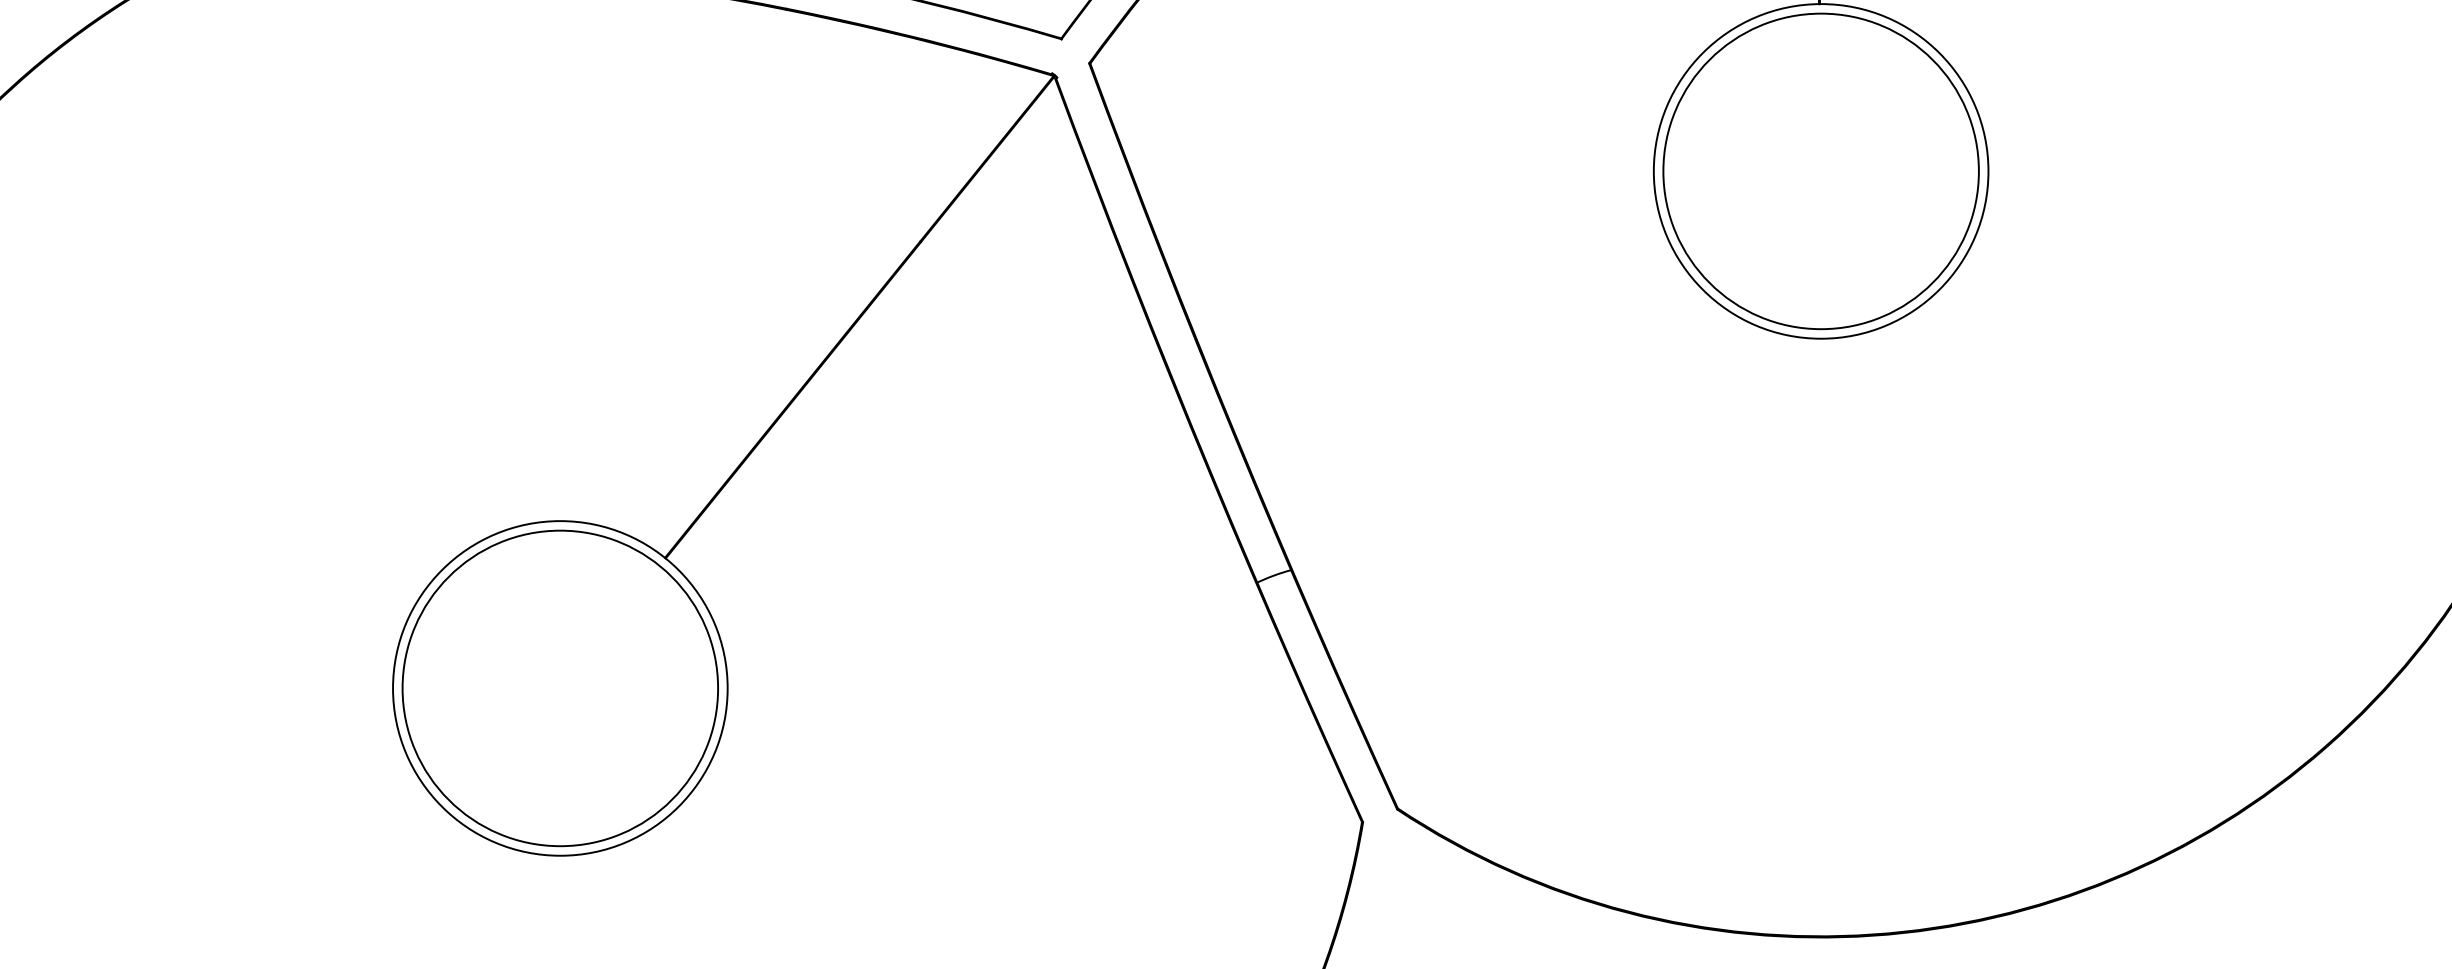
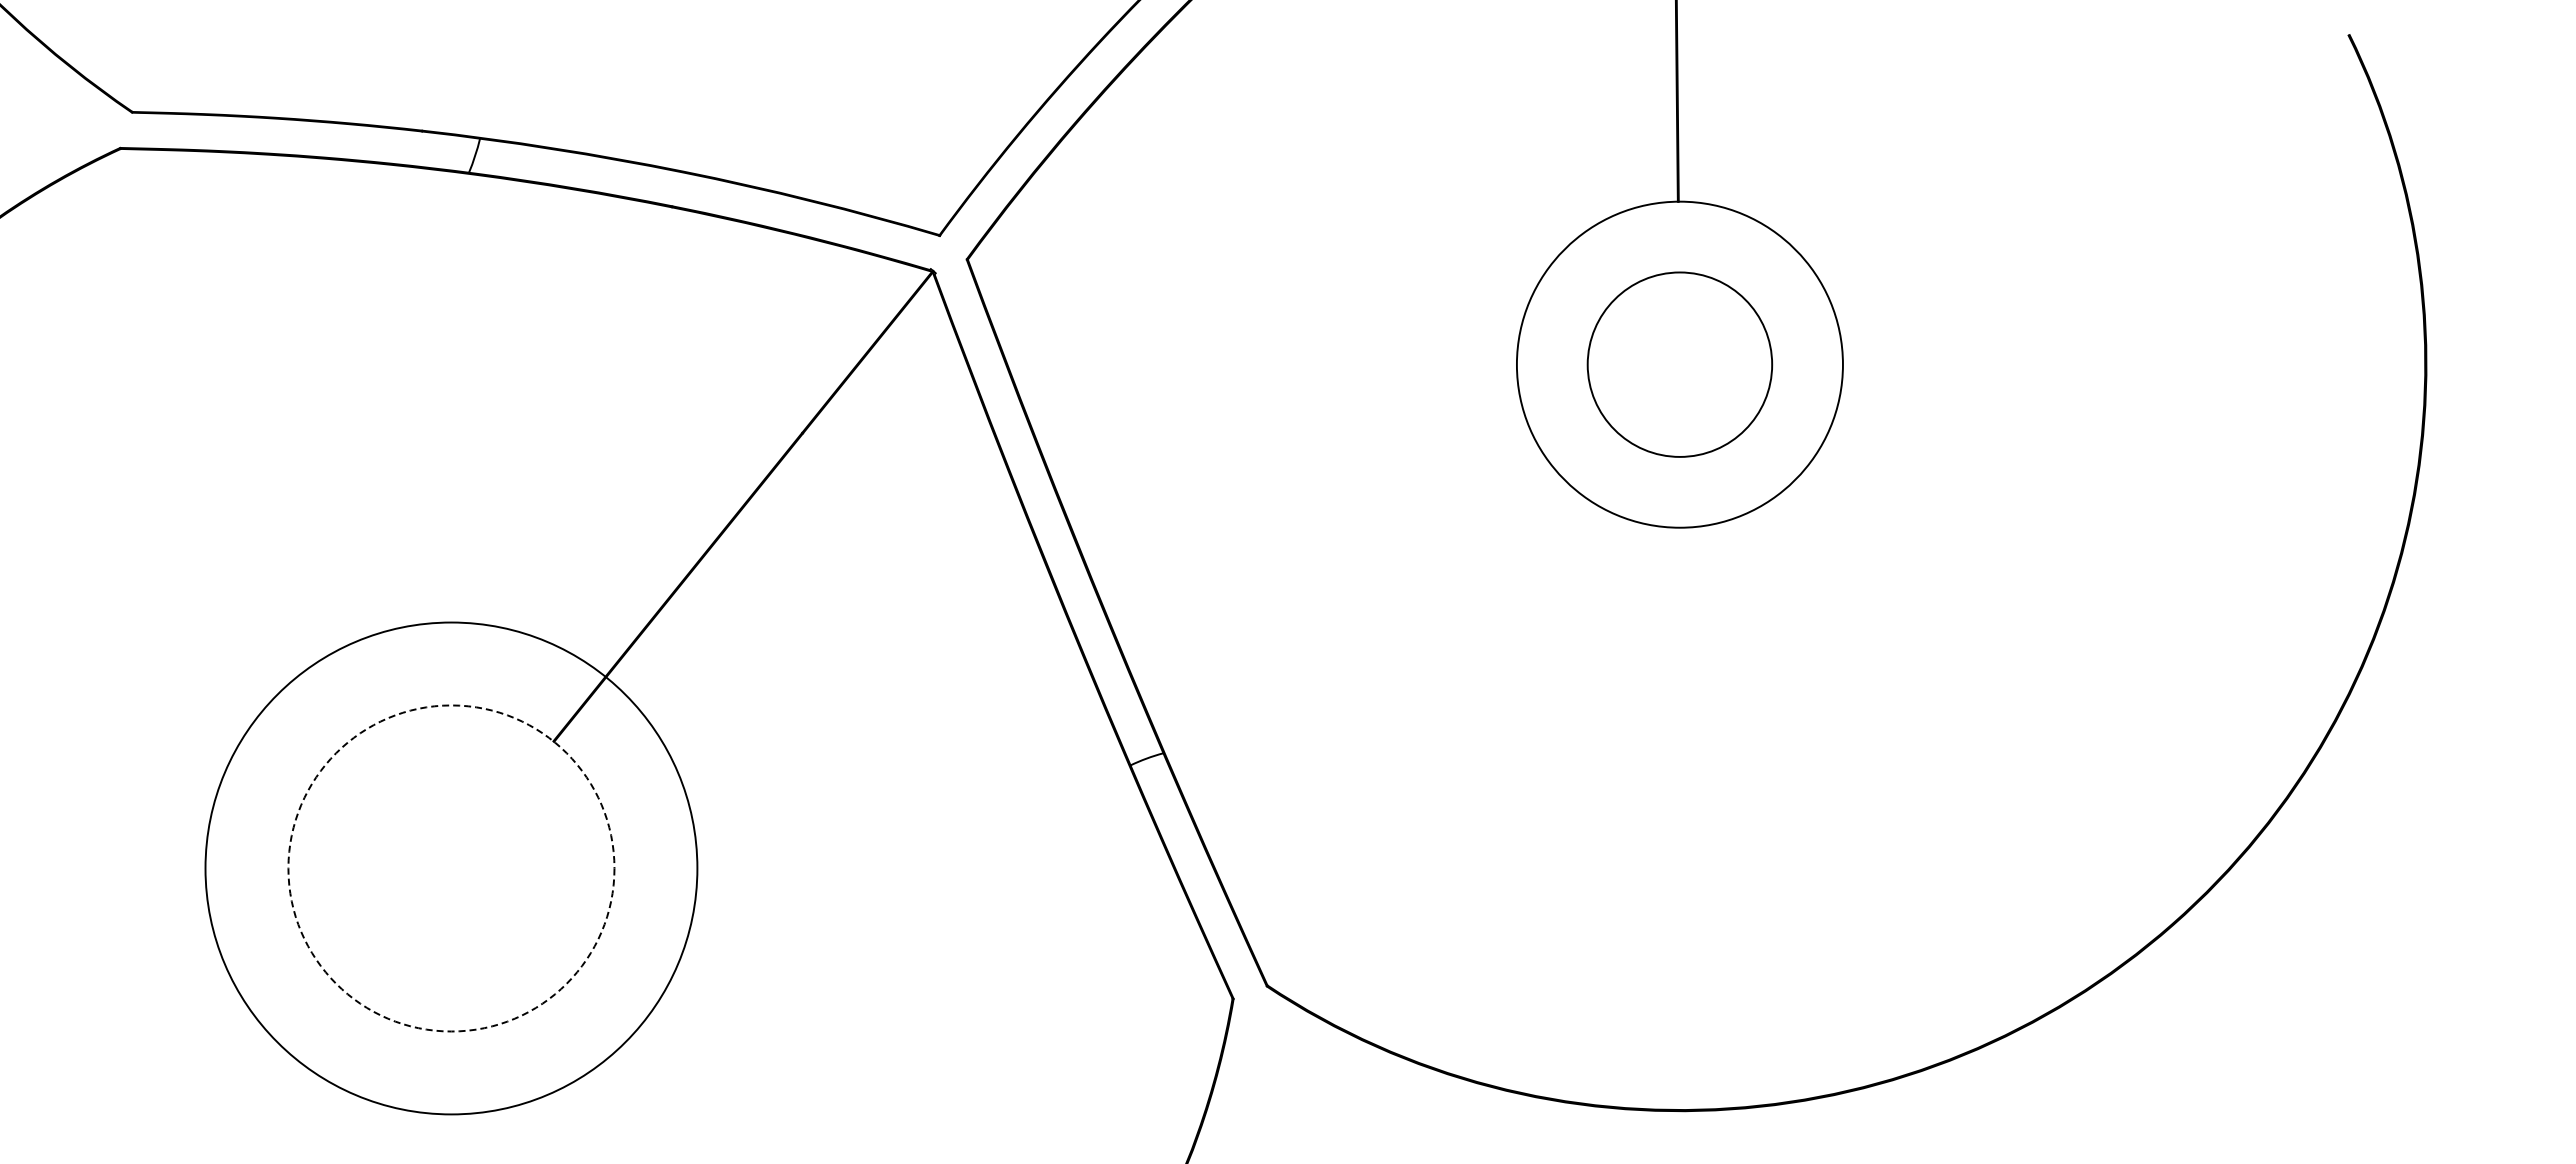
circle: (1820, 171) -> (1679, 364), size x0.6
circle: (560, 688) -> (451, 868), size x1.6
circle: (560, 688) -> (451, 868), solid -> dashed

